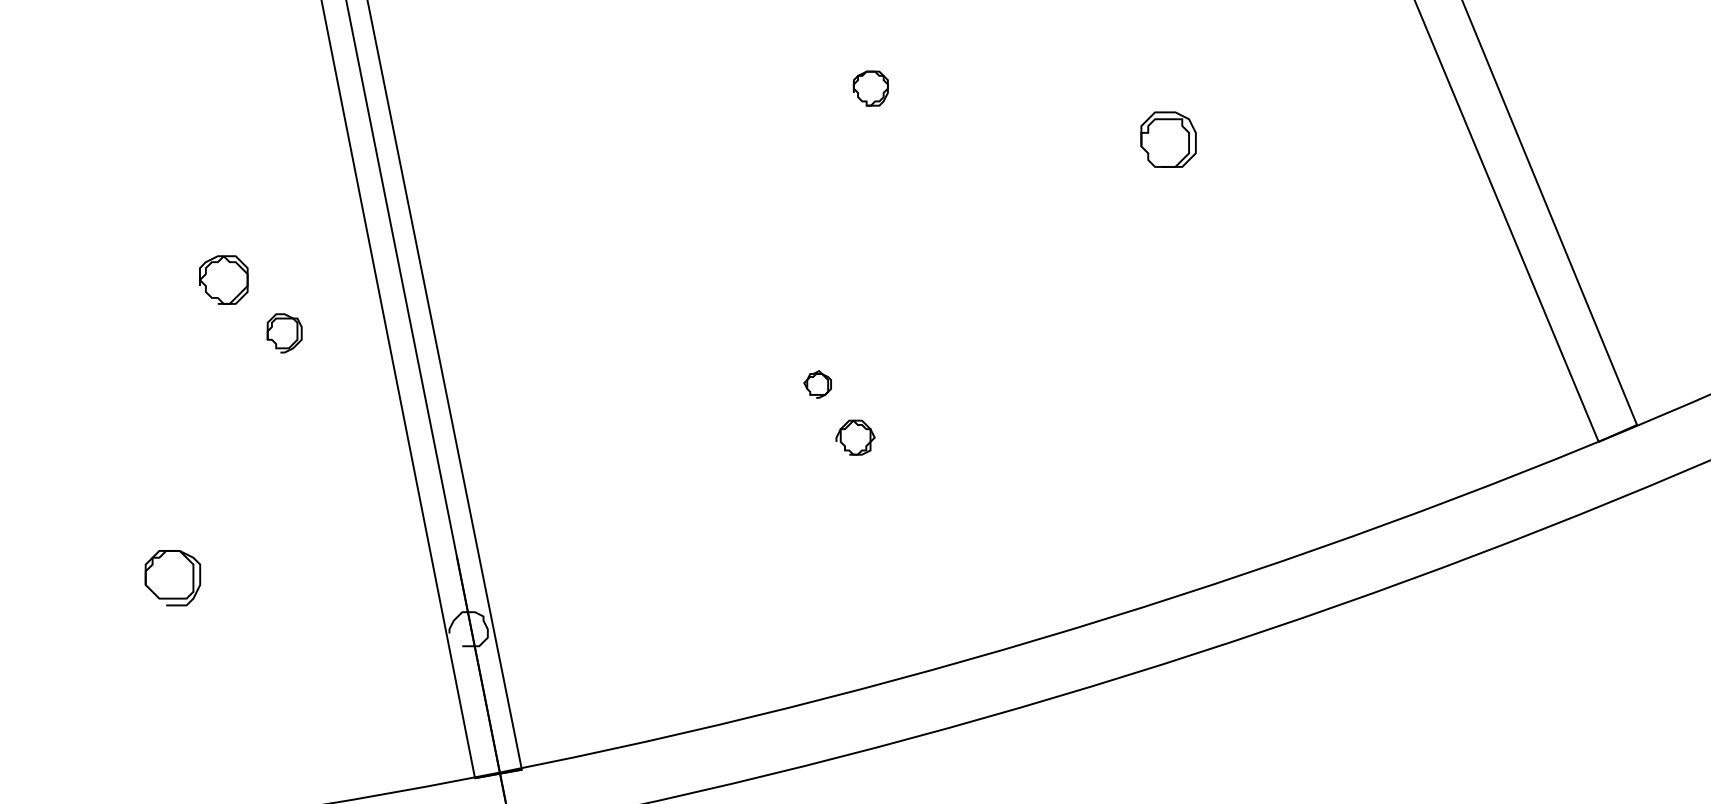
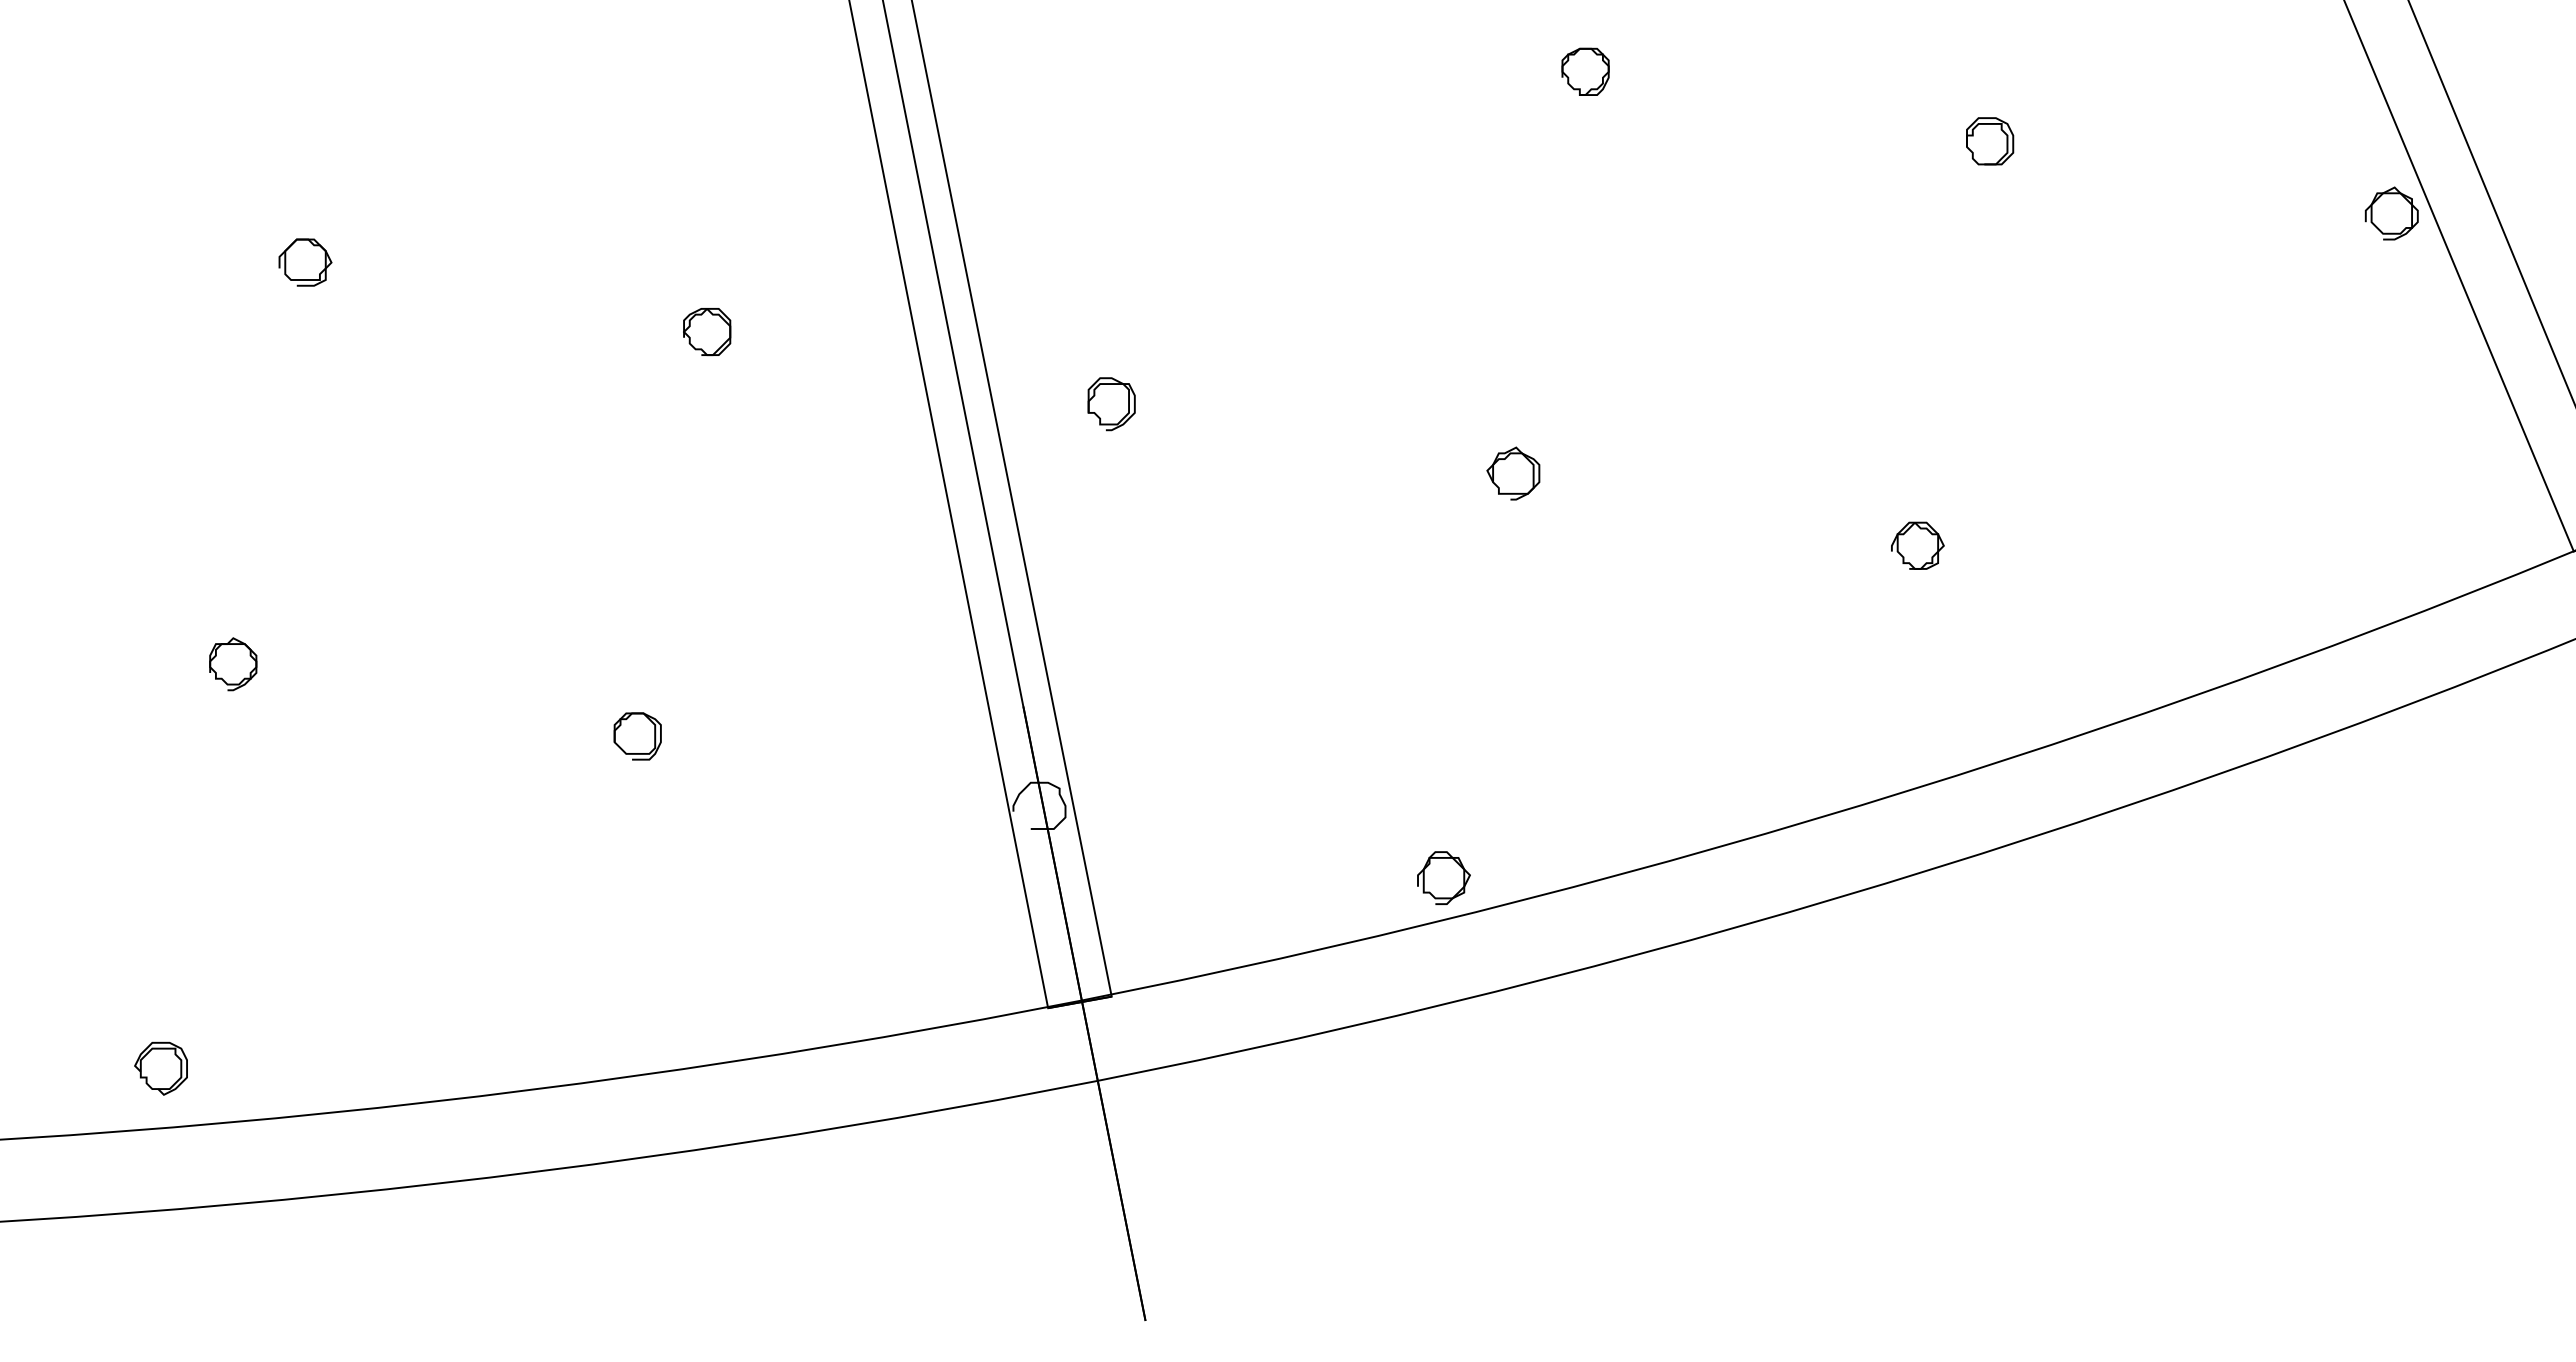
part: (1169, 139) -> (1990, 141), size x0.62
part: (1464, 192) -> (2391, 213), added
part: (224, 280) -> (707, 332), size x0.71
part: (284, 333) -> (1111, 404), moved
part: (817, 384) -> (1513, 473), size x1.43
part: (855, 437) -> (1917, 545), moved
part: (172, 578) -> (637, 736), size x0.62
part: (766, 681) -> (1443, 877), added

